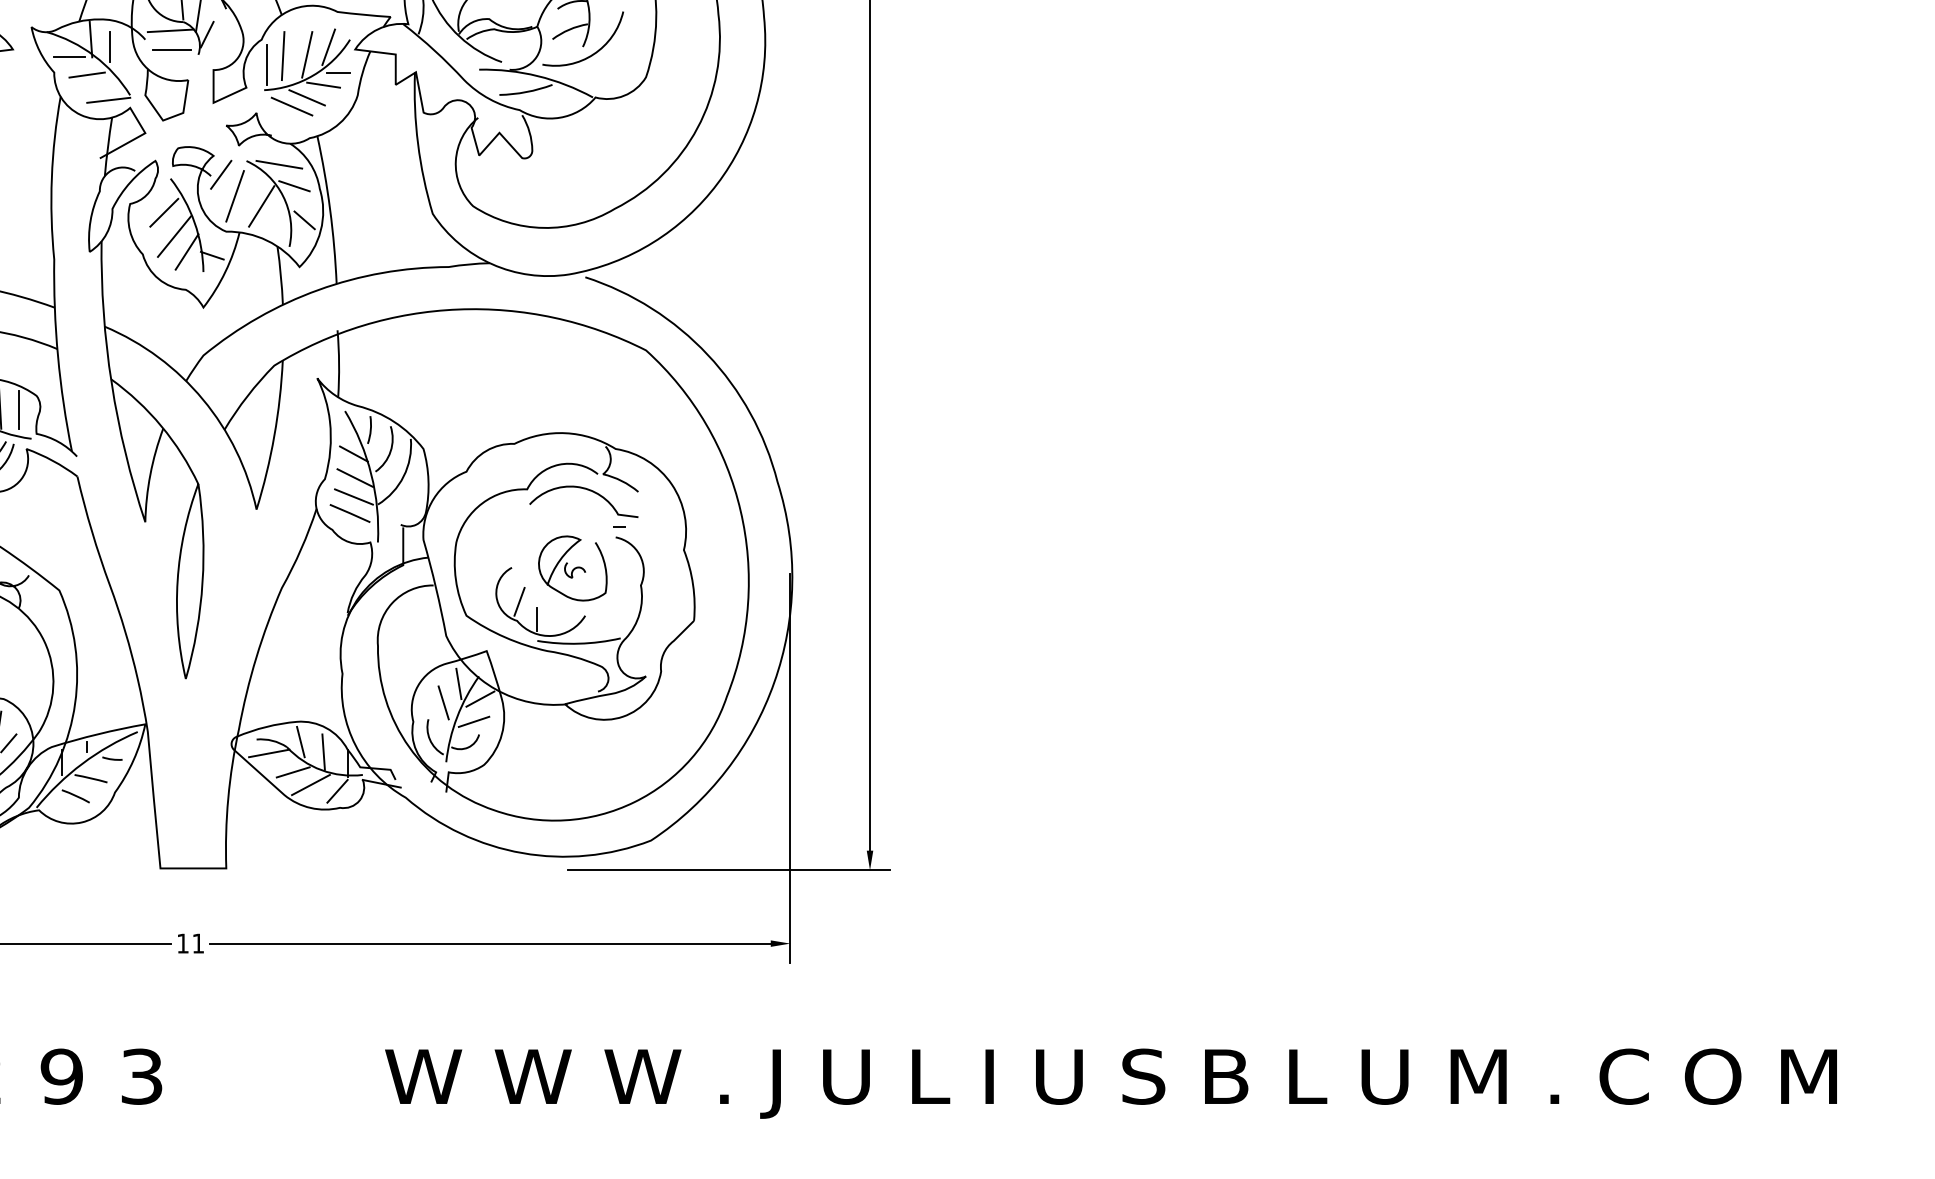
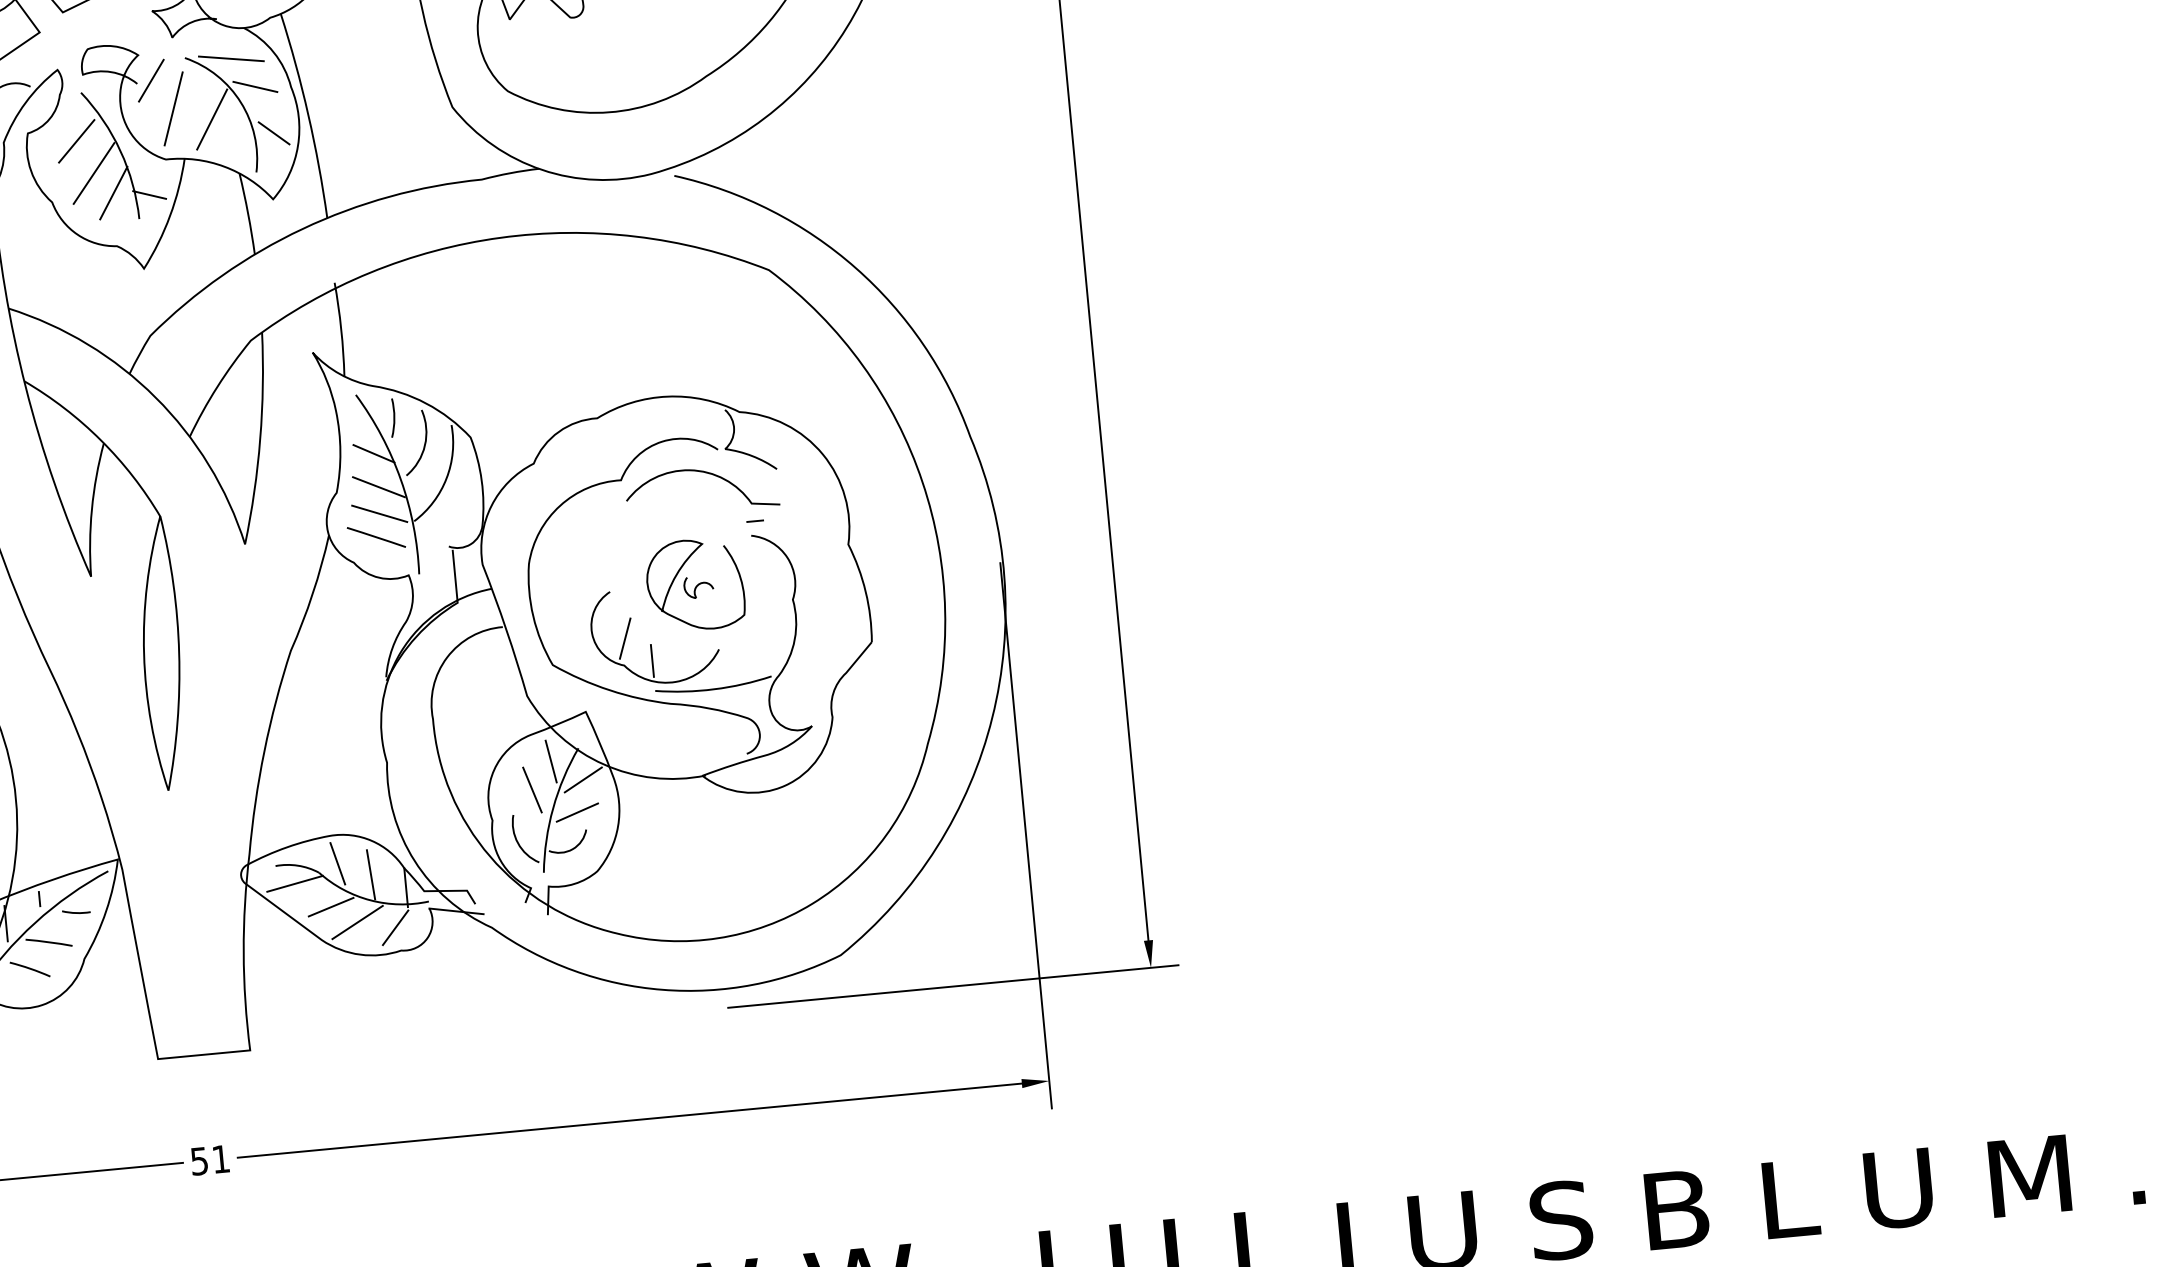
text: (182, 943) -> (198, 1161), 11 -> 51

